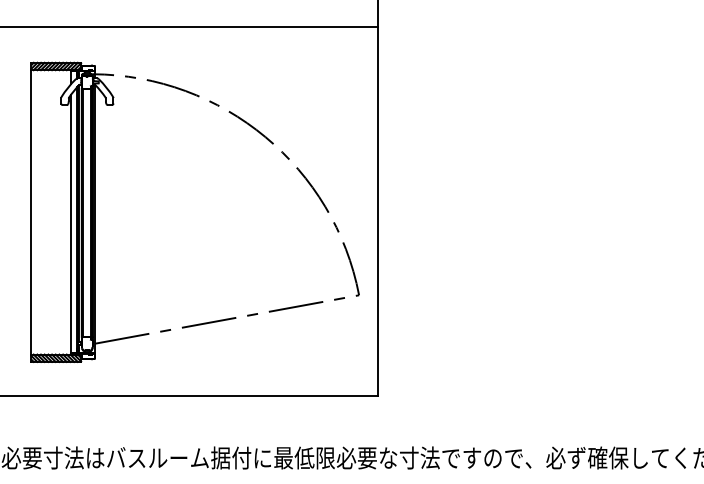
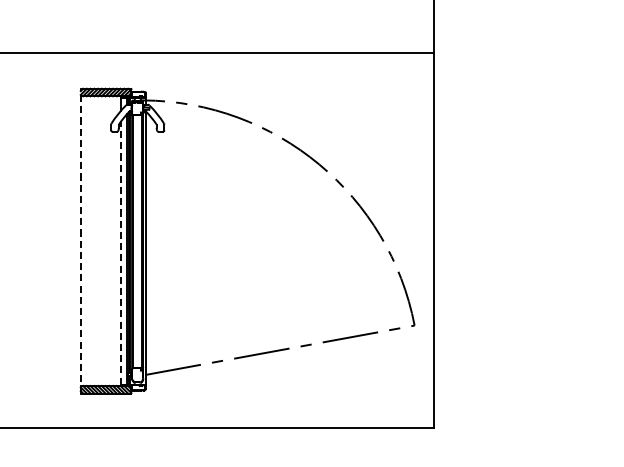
line: (31, 212) -> (80, 241), solid -> dashed
line: (71, 223) -> (121, 252), solid -> dashed

